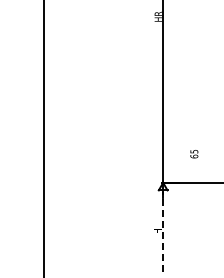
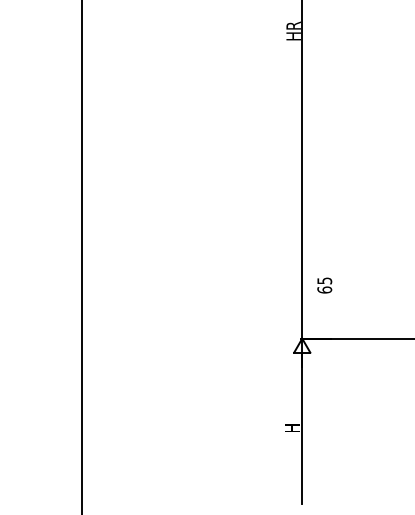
text: (194, 154) -> (325, 286), moved
line: (163, 231) -> (302, 428), dashed -> solid

